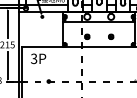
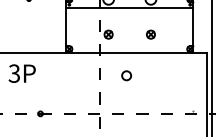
circle: (97, 59) -> (126, 74), added

